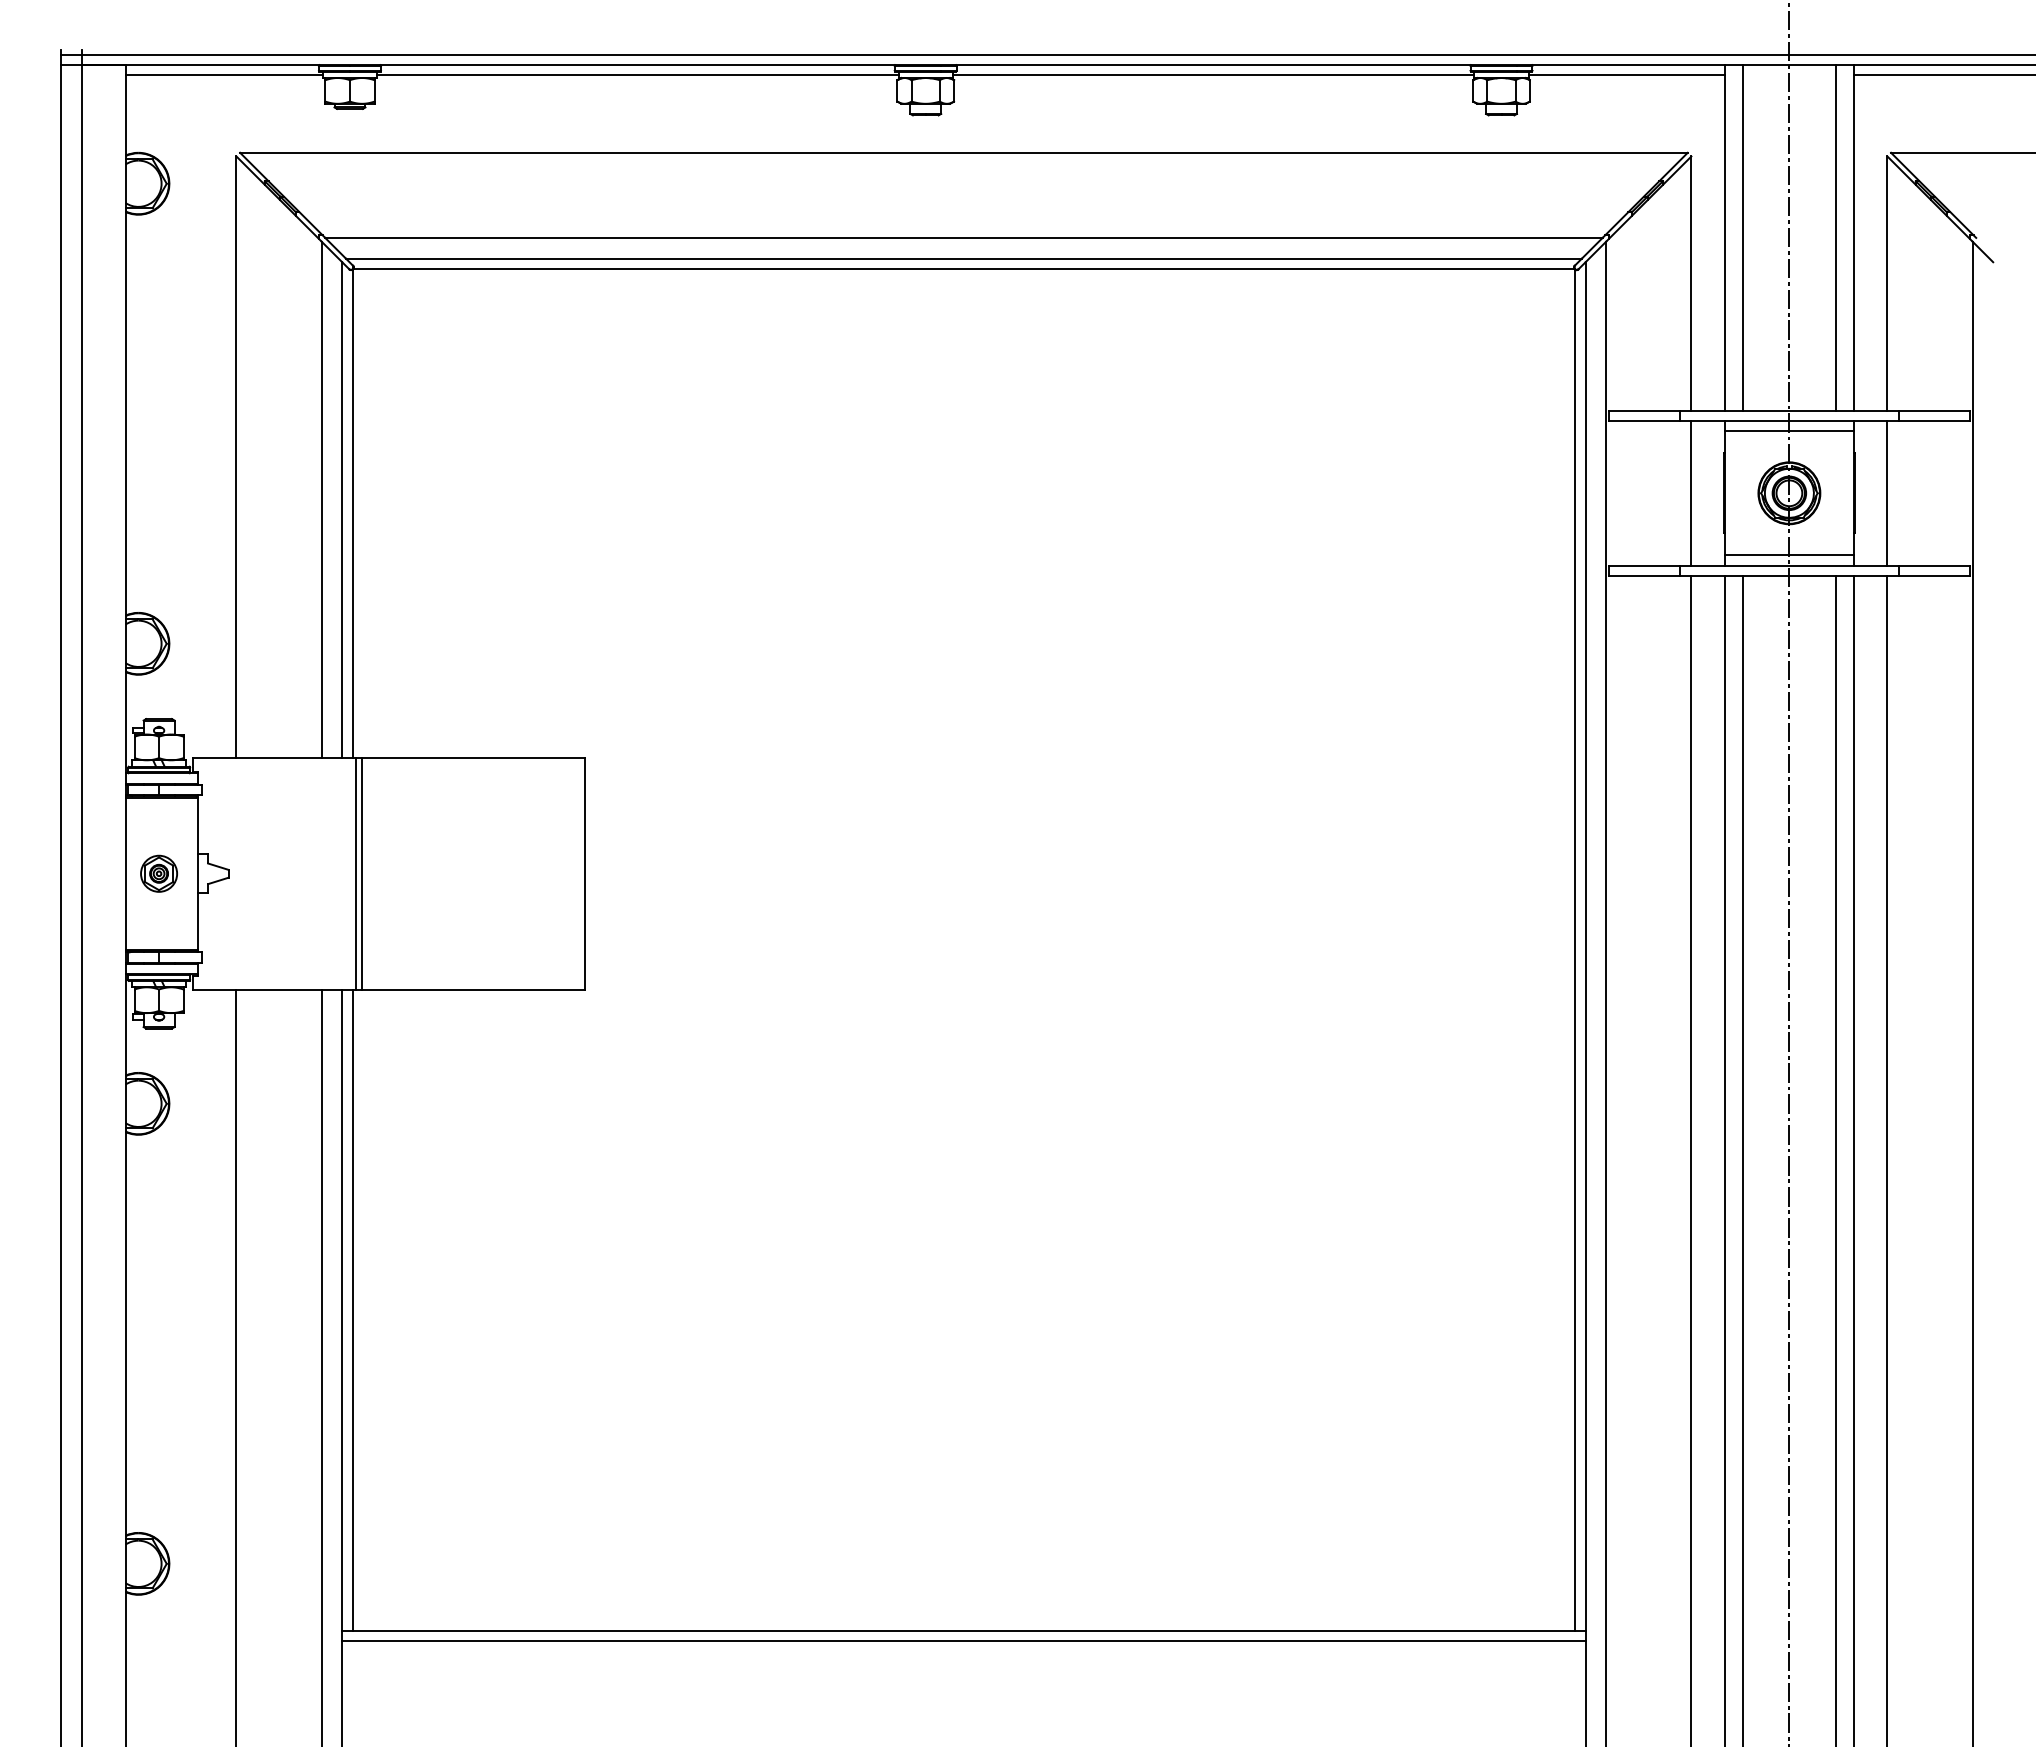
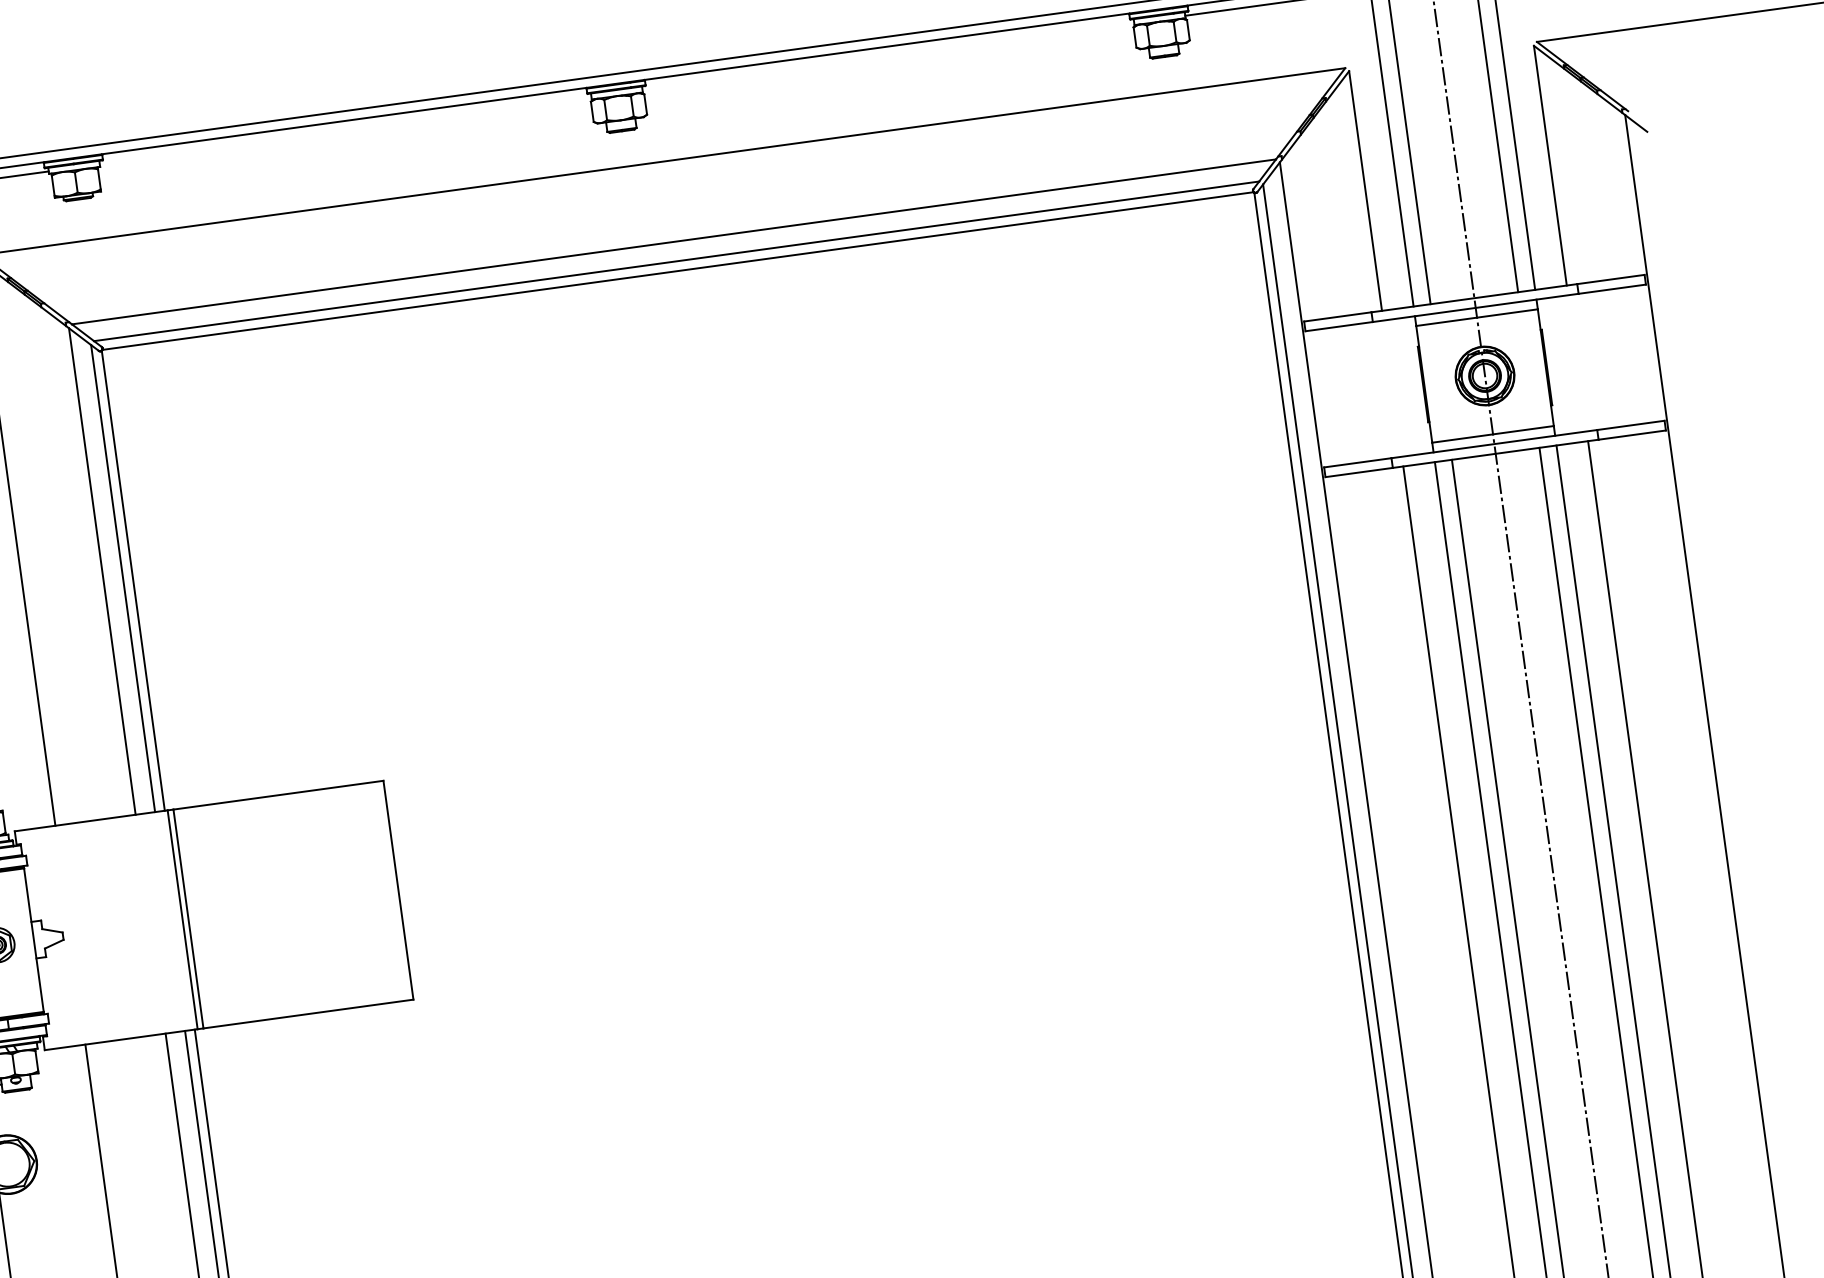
line: (637, 75) -> (345, 130), removed
line: (1213, 75) -> (888, 56), removed
line: (1691, 493) -> (1392, 388), removed
line: (1887, 493) -> (1577, 363), removed

